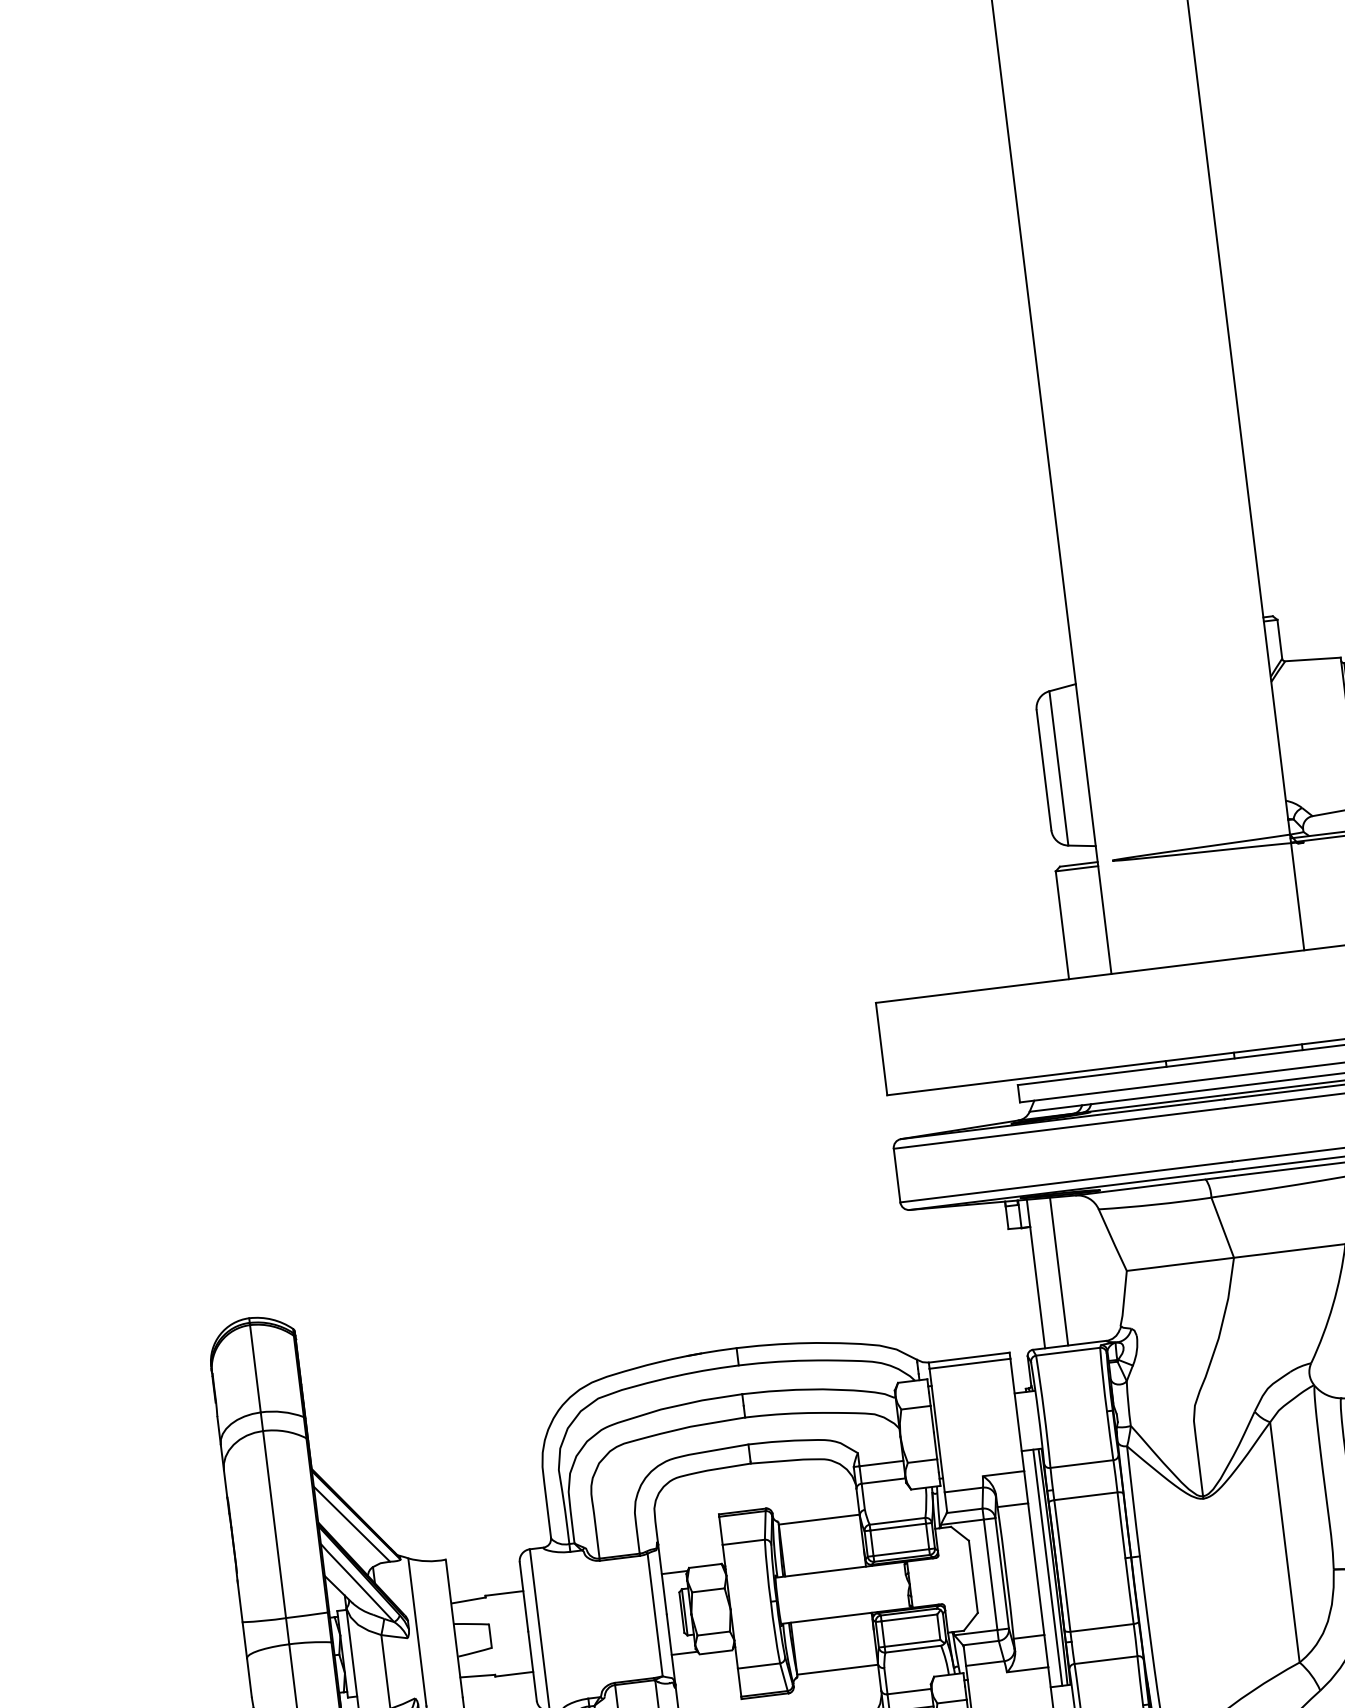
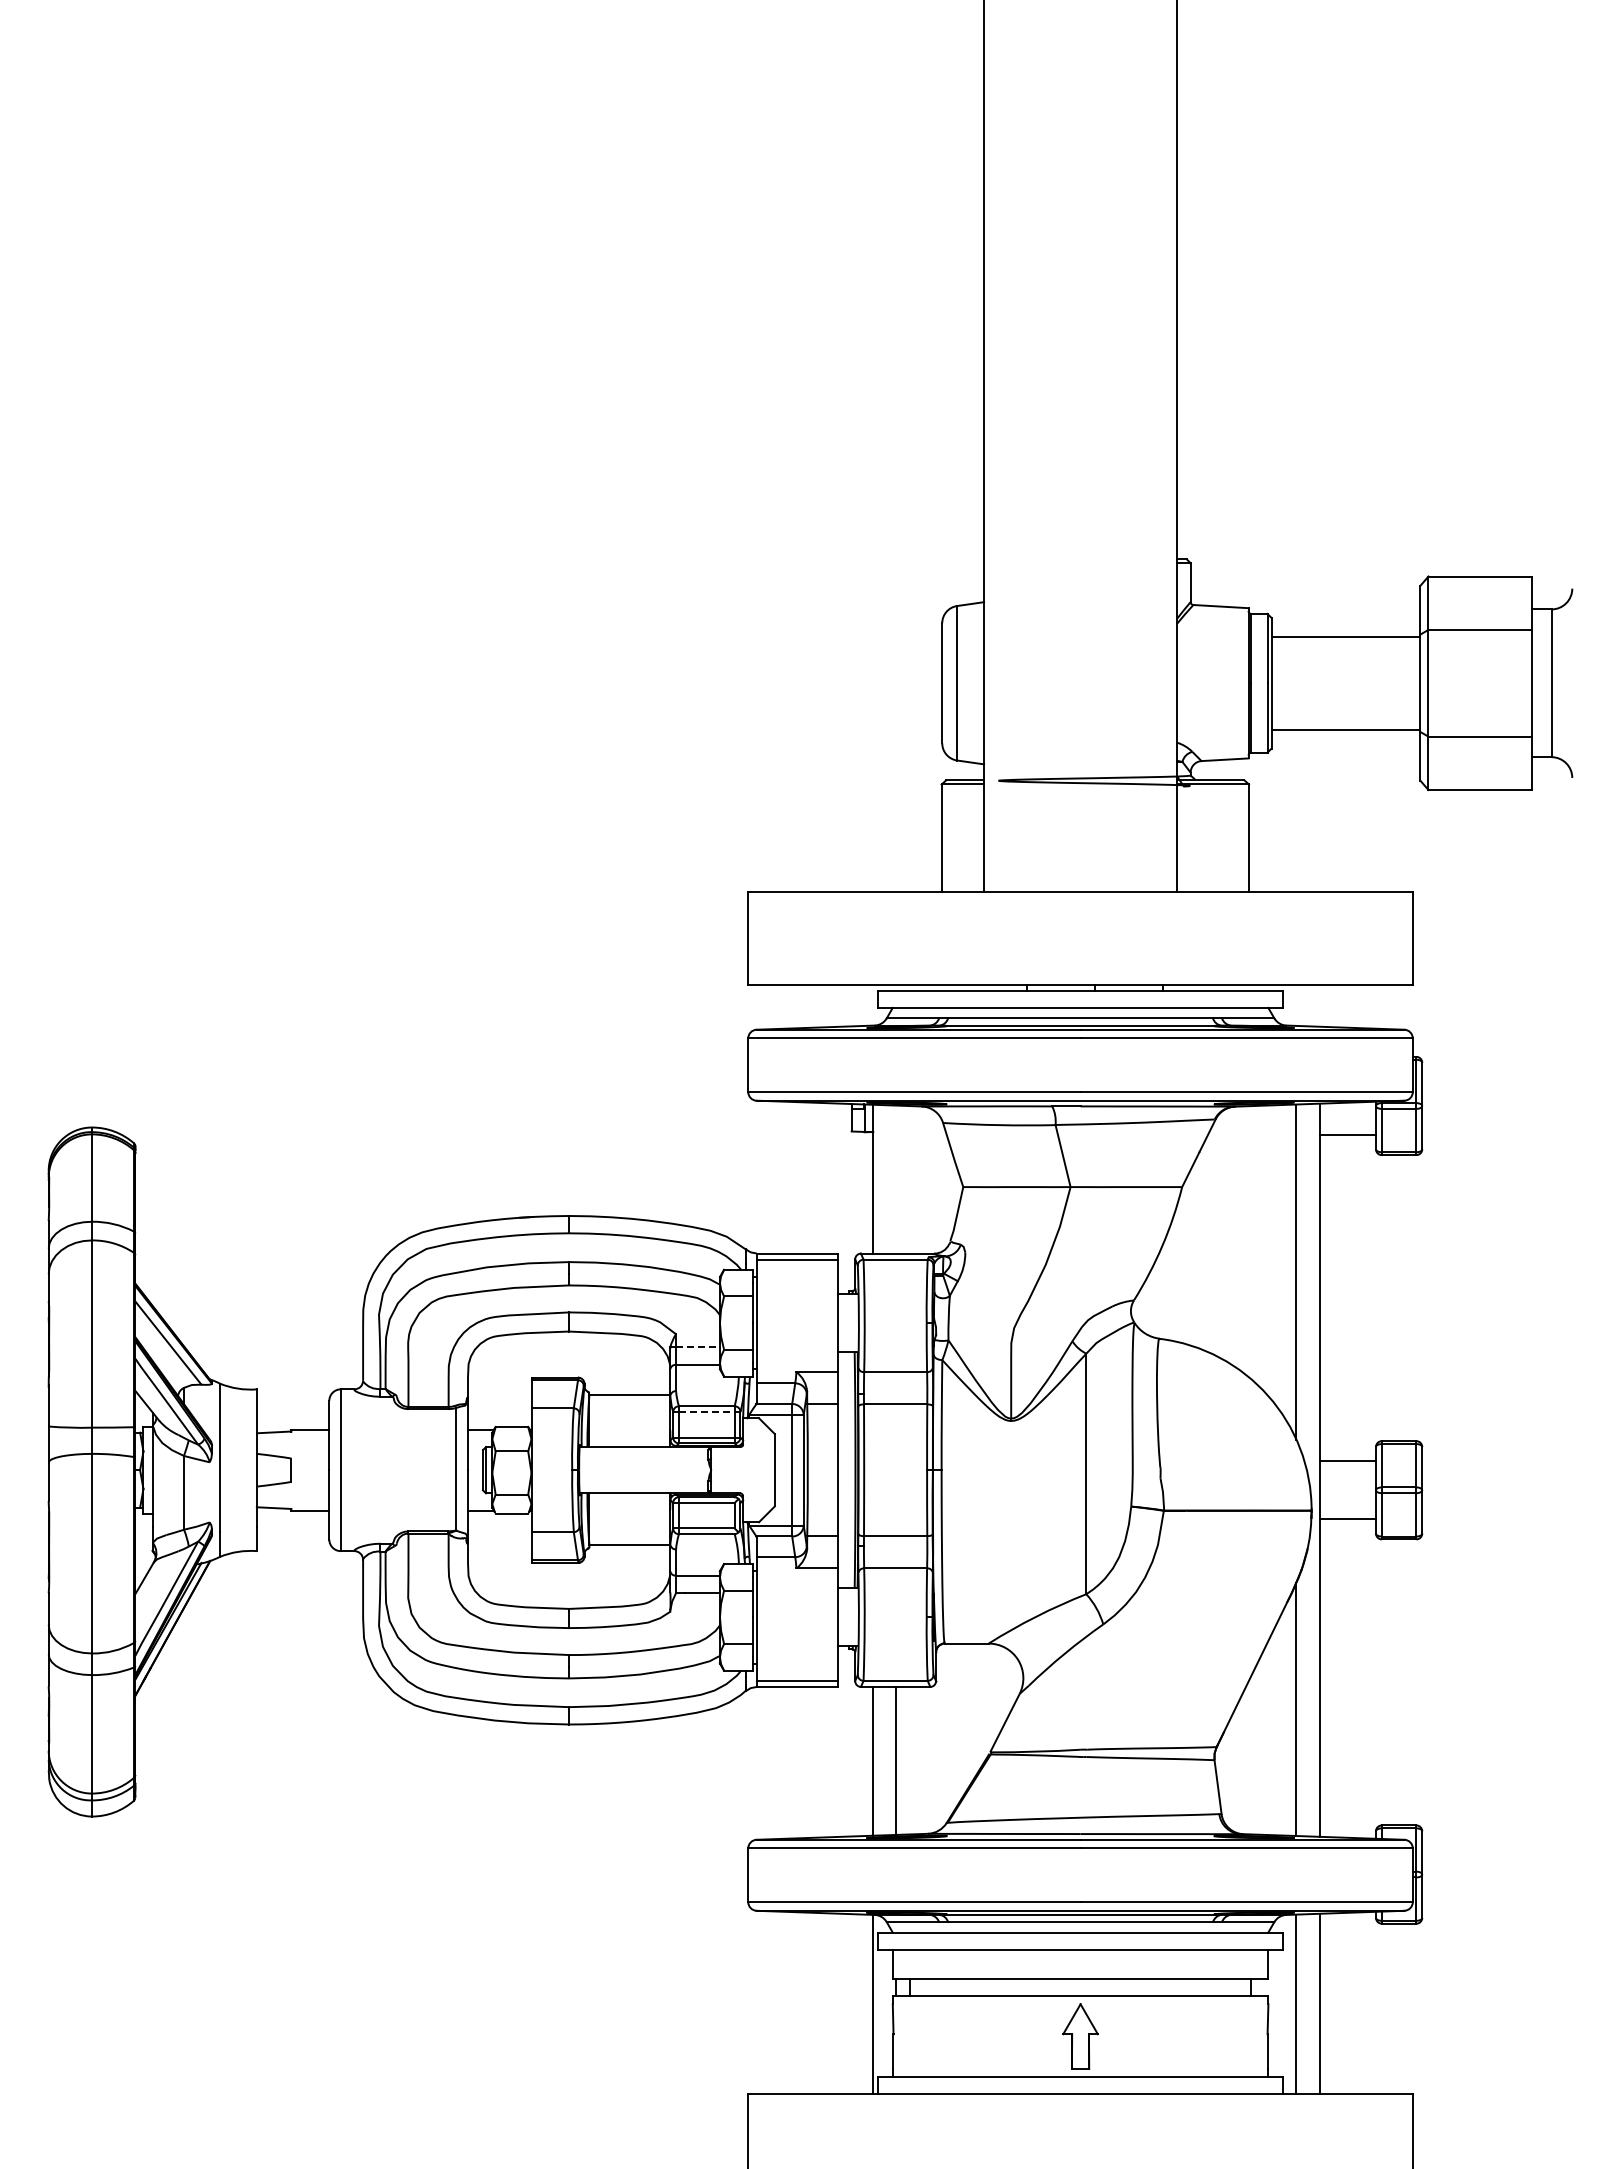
line: (1059, 1271) -> (896, 1179), removed
line: (880, 1463) -> (697, 1347), solid -> dashed
line: (897, 1527) -> (706, 1412), solid -> dashed
line: (1047, 1567) -> (849, 1470), removed

